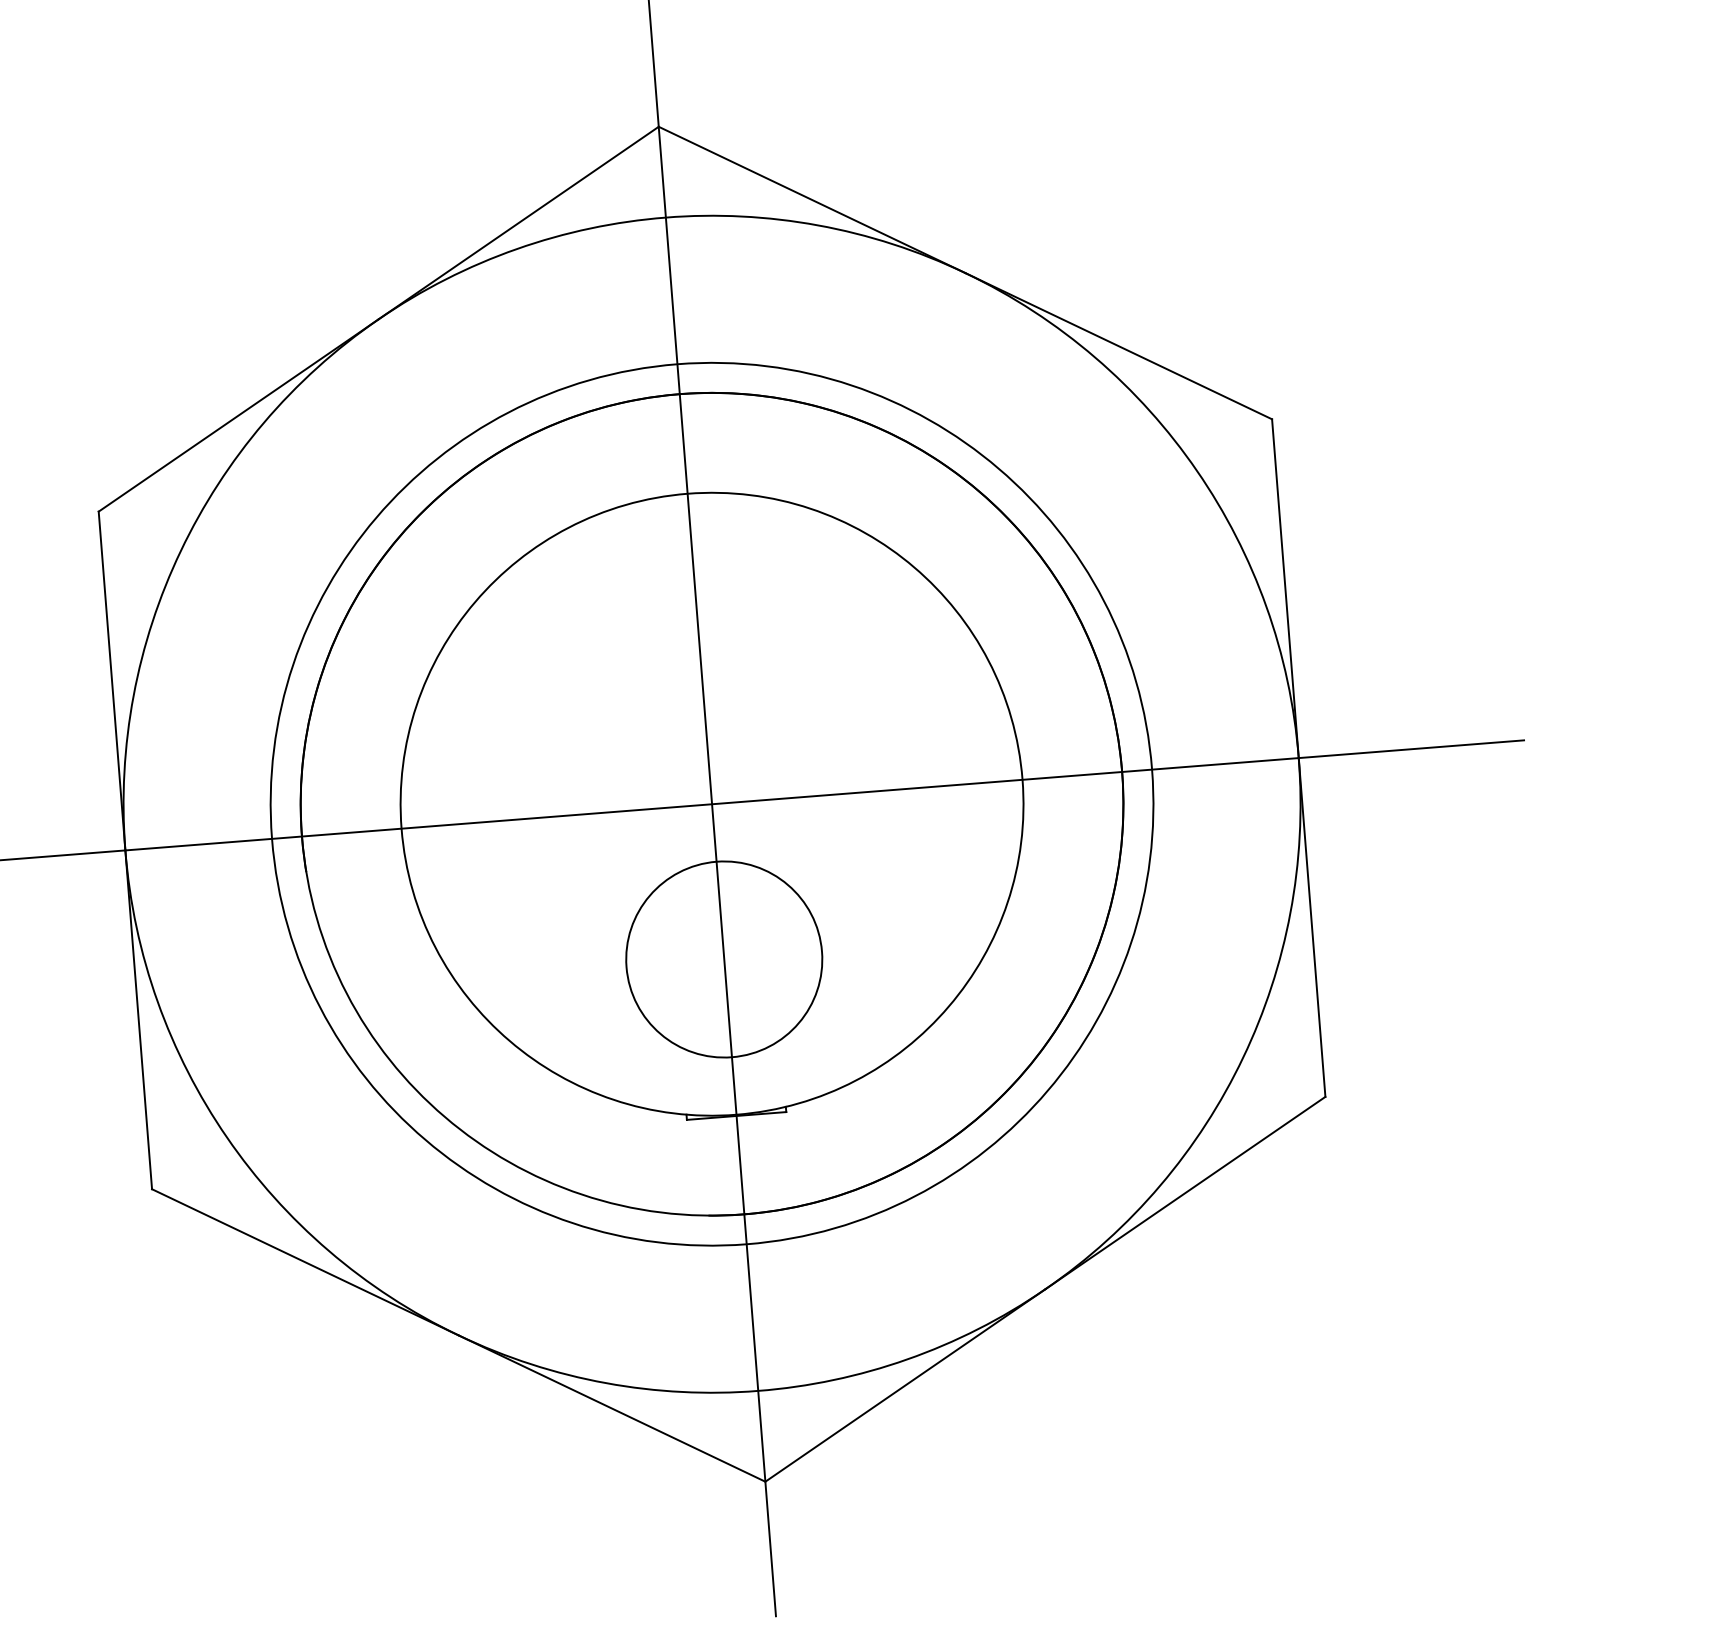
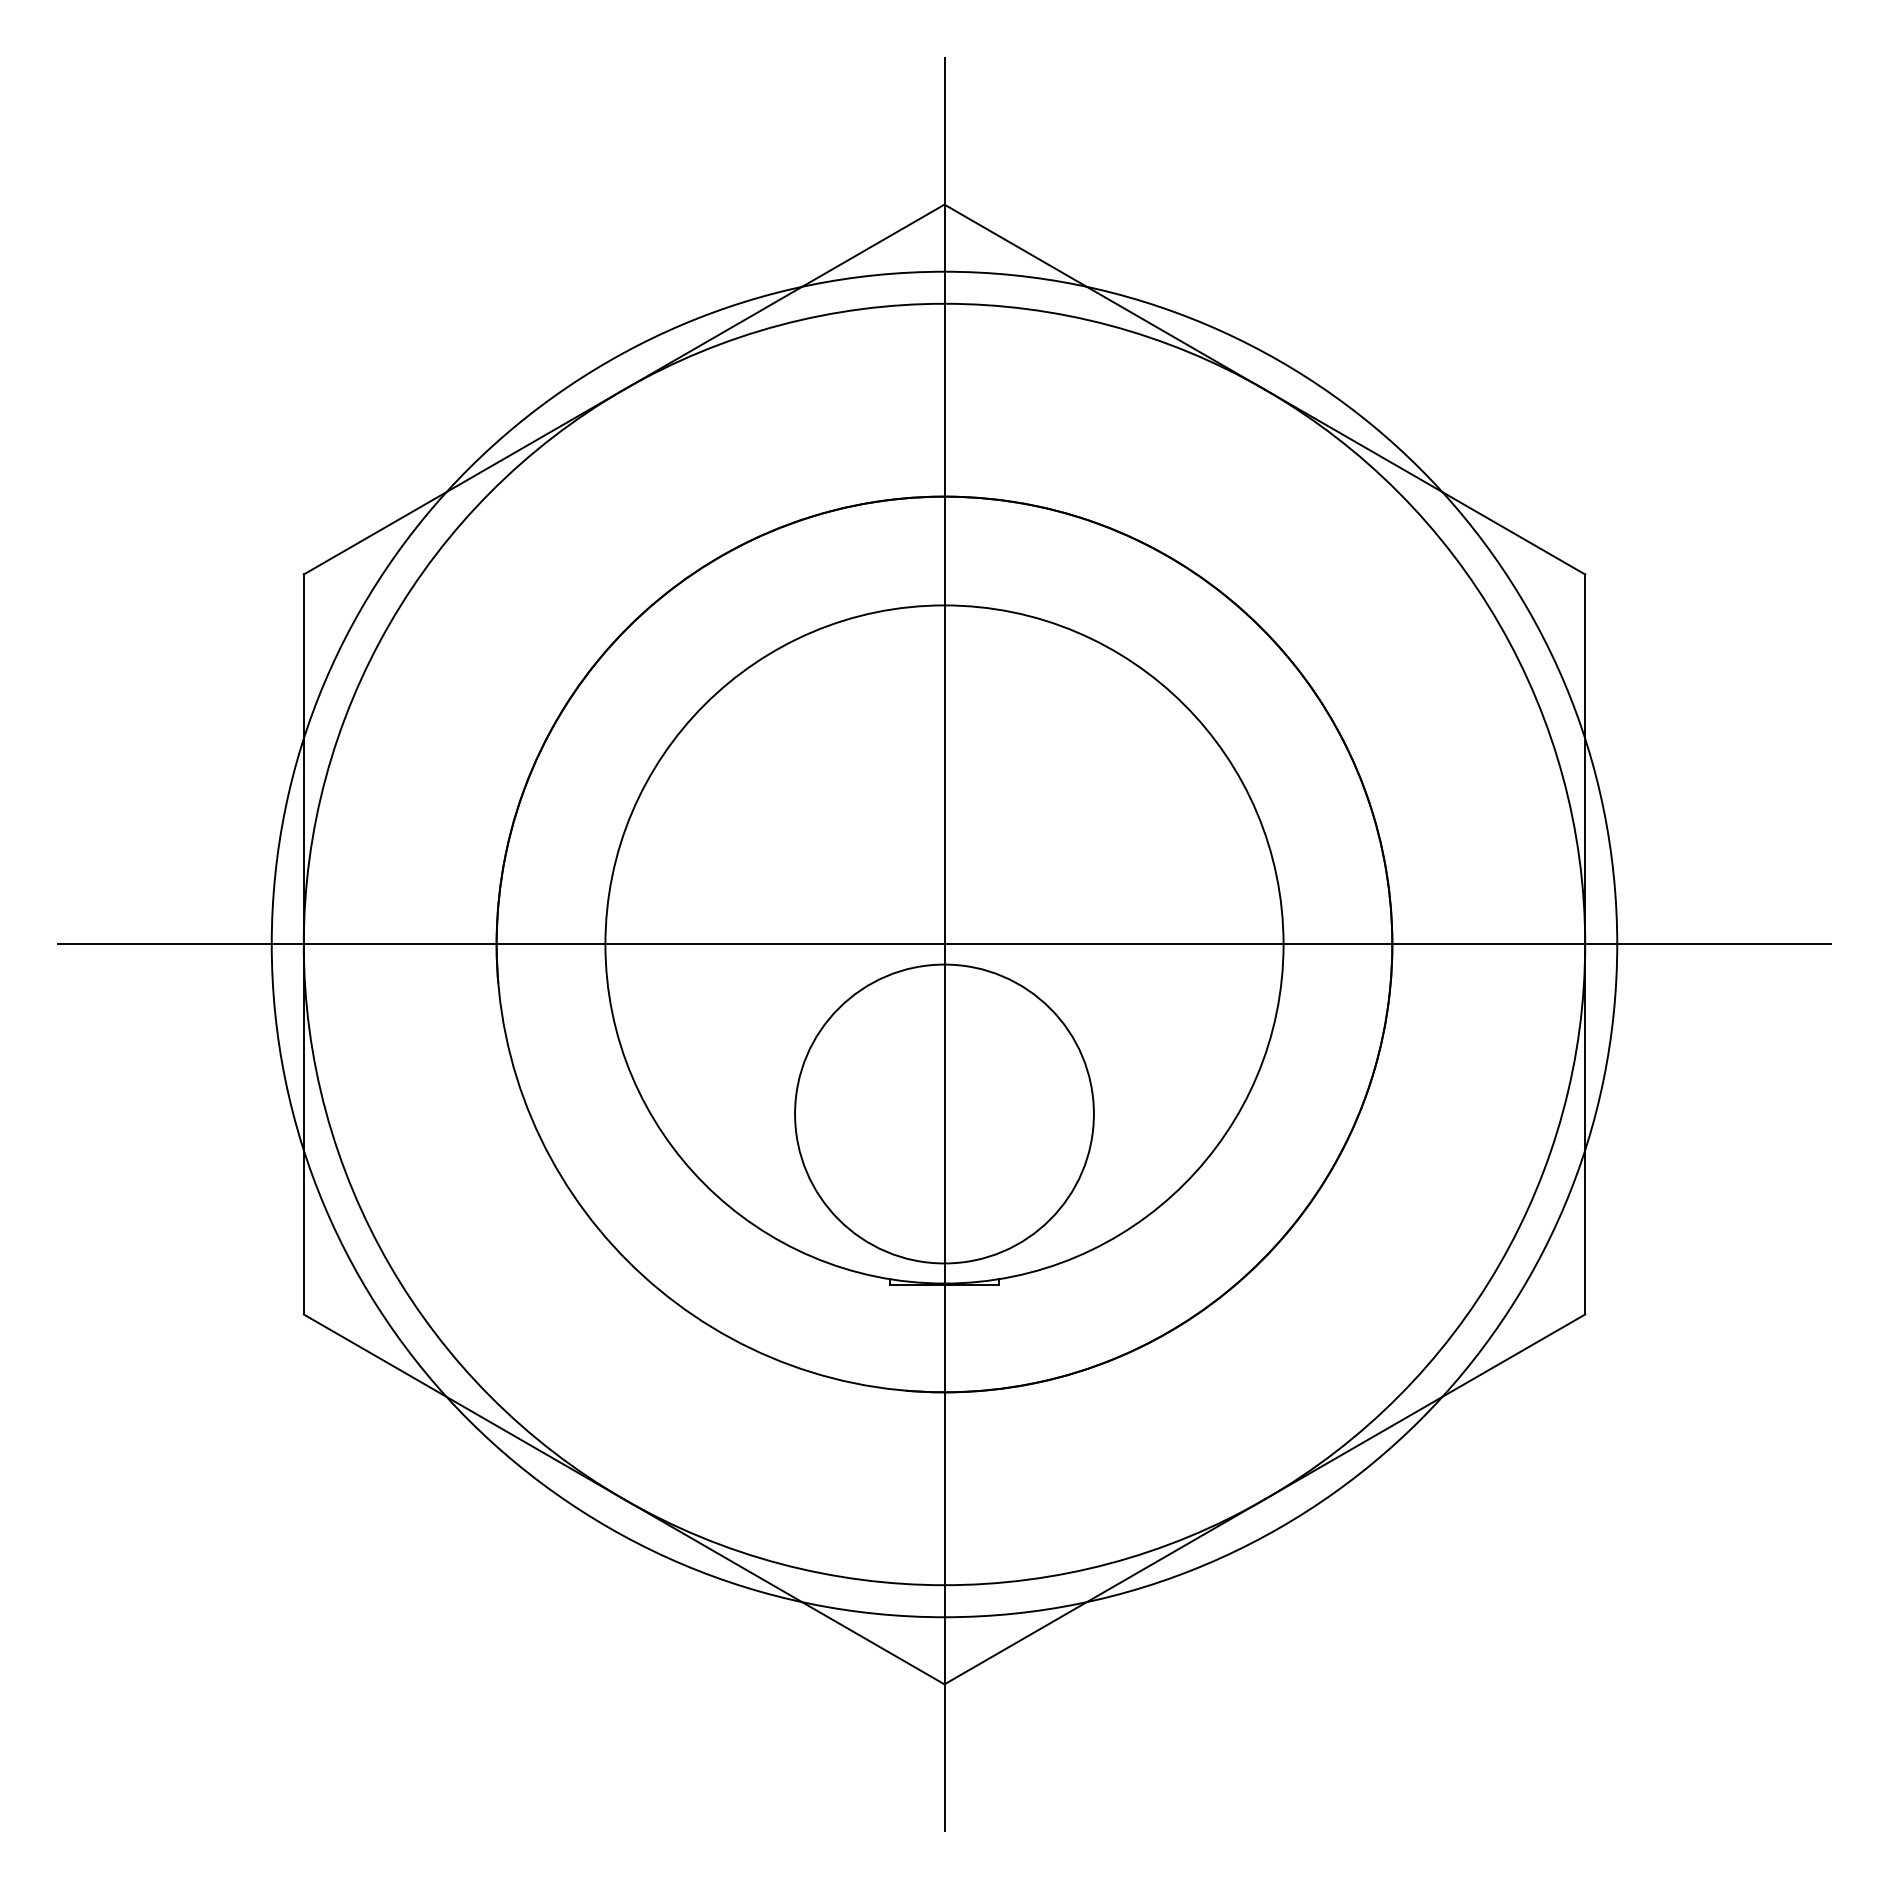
circle: (712, 804) -> (944, 944), size x1.4
circle: (724, 959) -> (944, 1113), size x1.4

